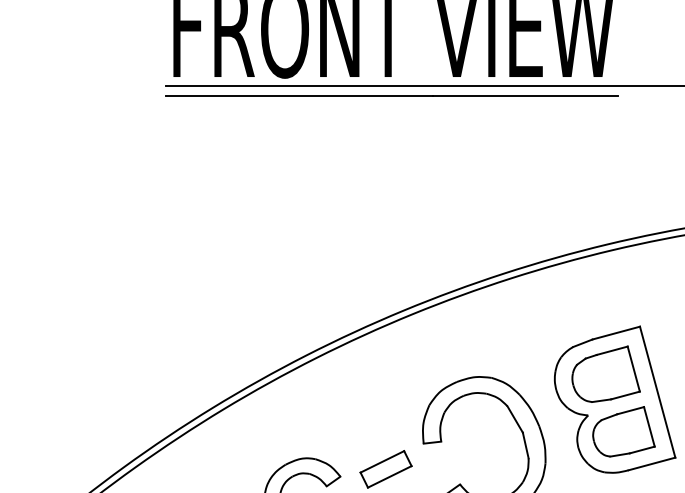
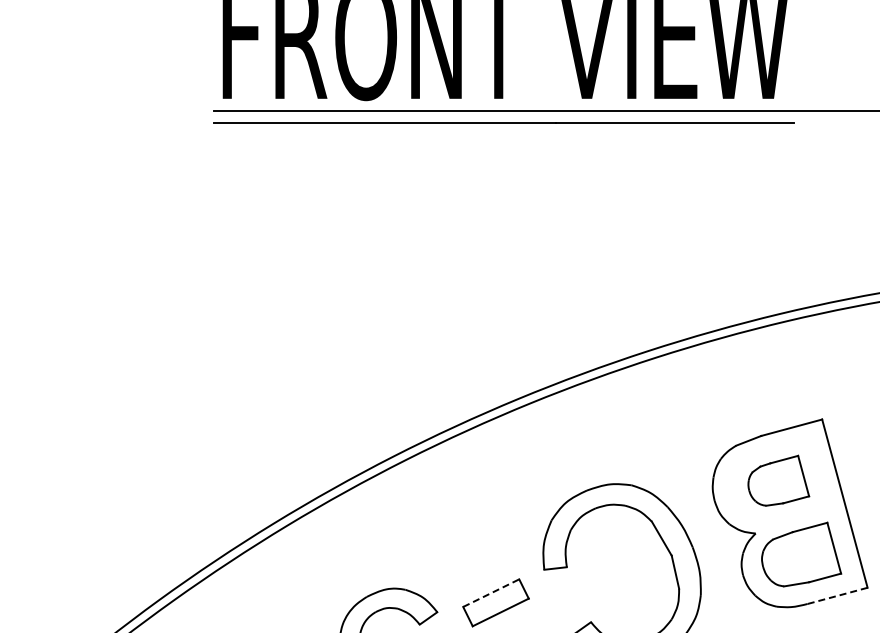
part: (605, 374) -> (778, 480), size x0.7
line: (382, 461) -> (491, 592), solid -> dashed
line: (651, 464) -> (837, 596), solid -> dashed

